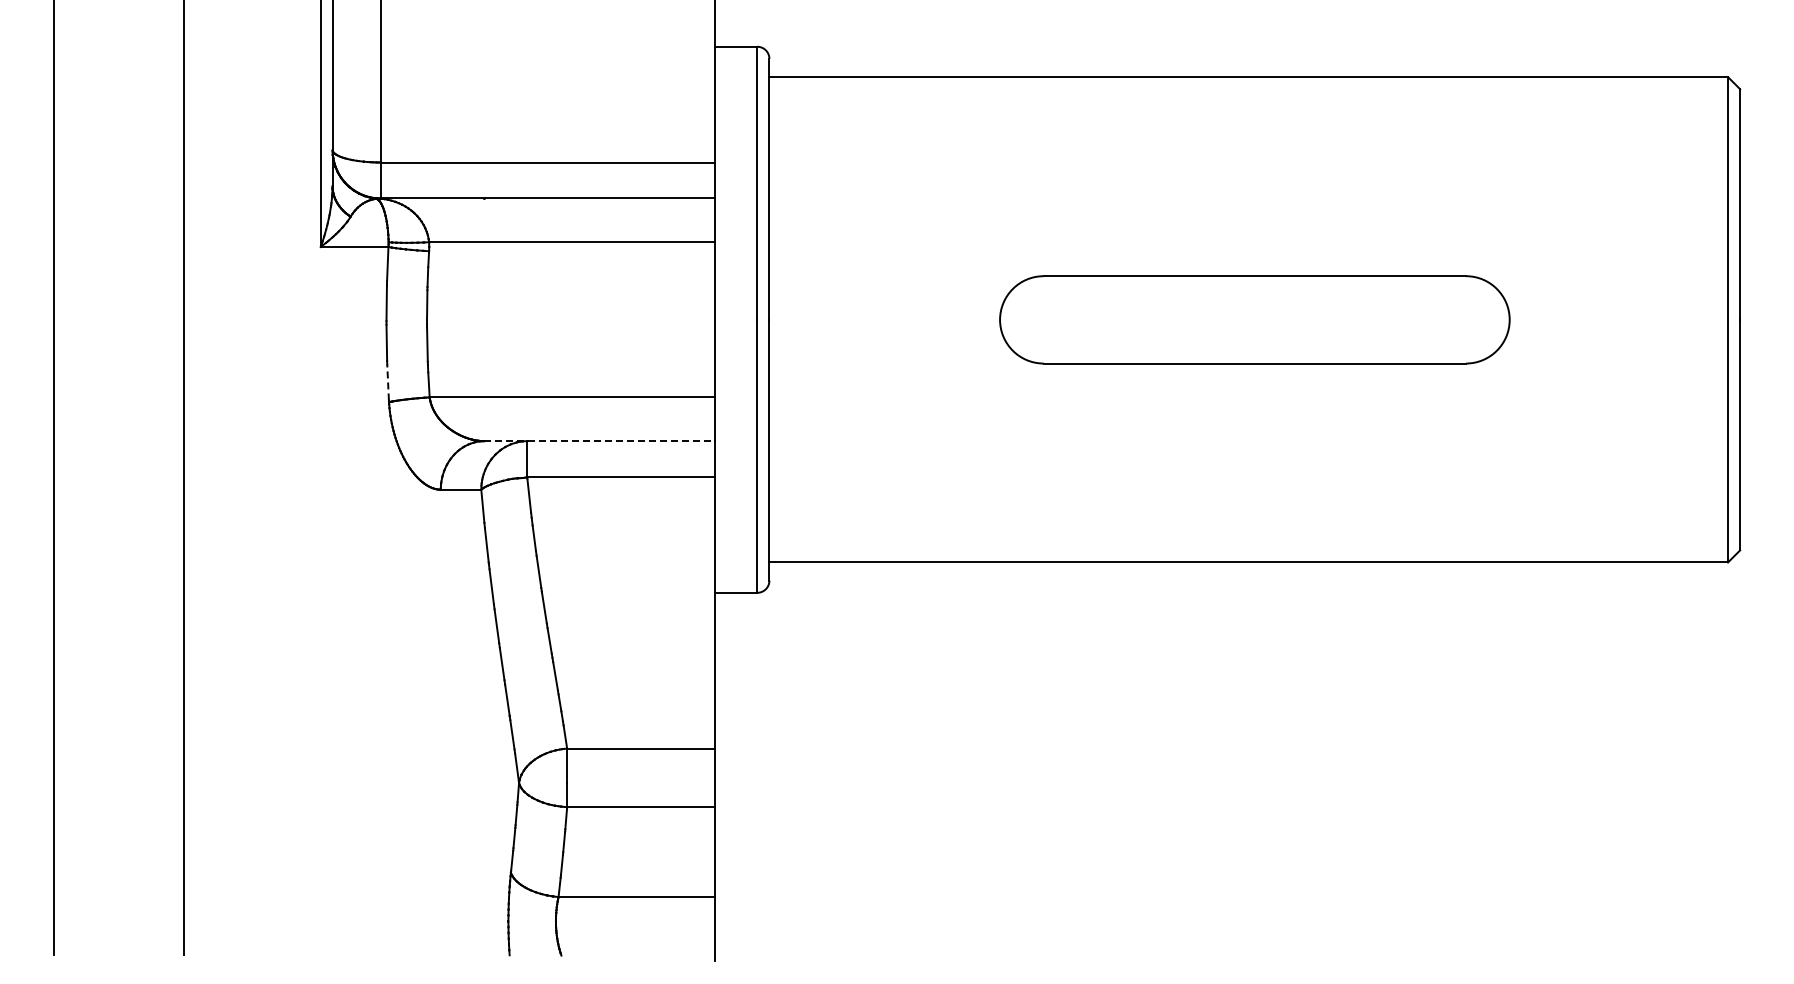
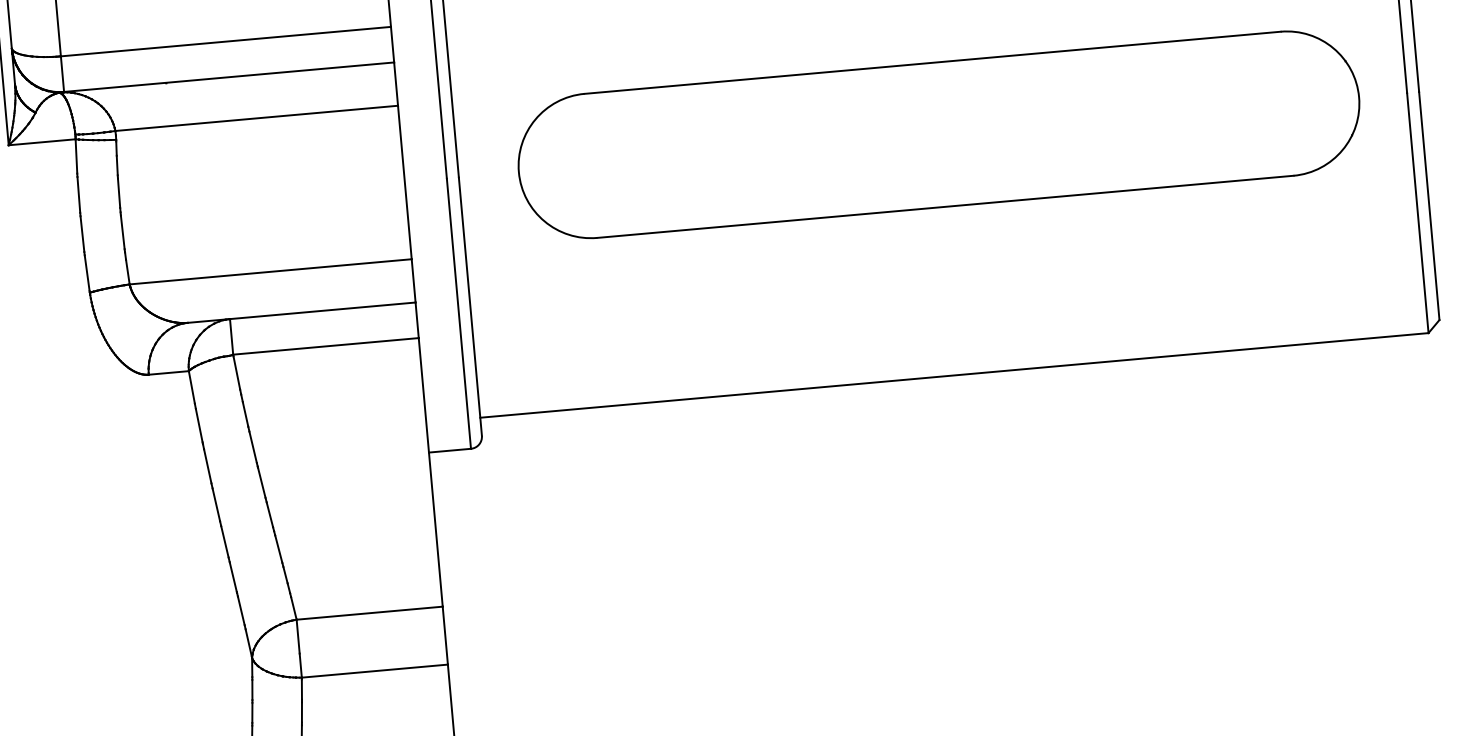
part: (1254, 319) -> (938, 134), size x1.67
line: (388, 381) -> (87, 272), dashed -> solid
line: (600, 441) -> (302, 312), dashed -> solid

